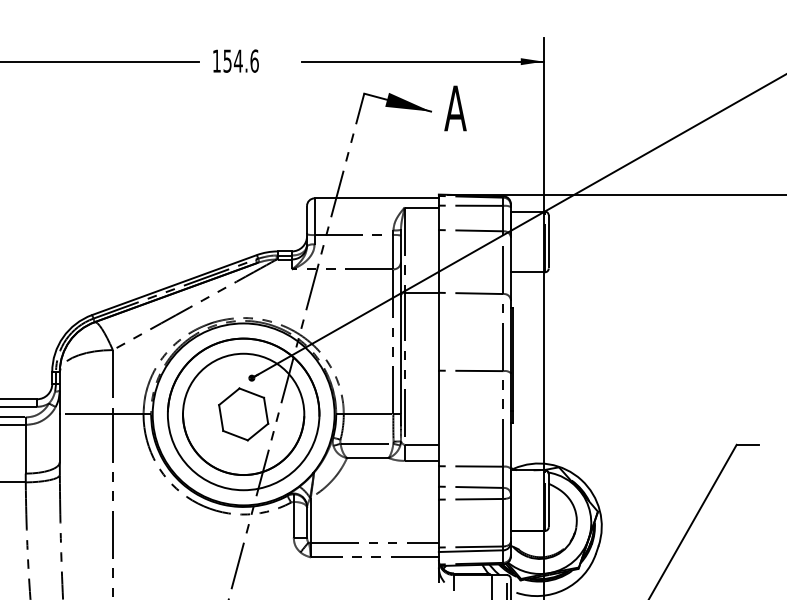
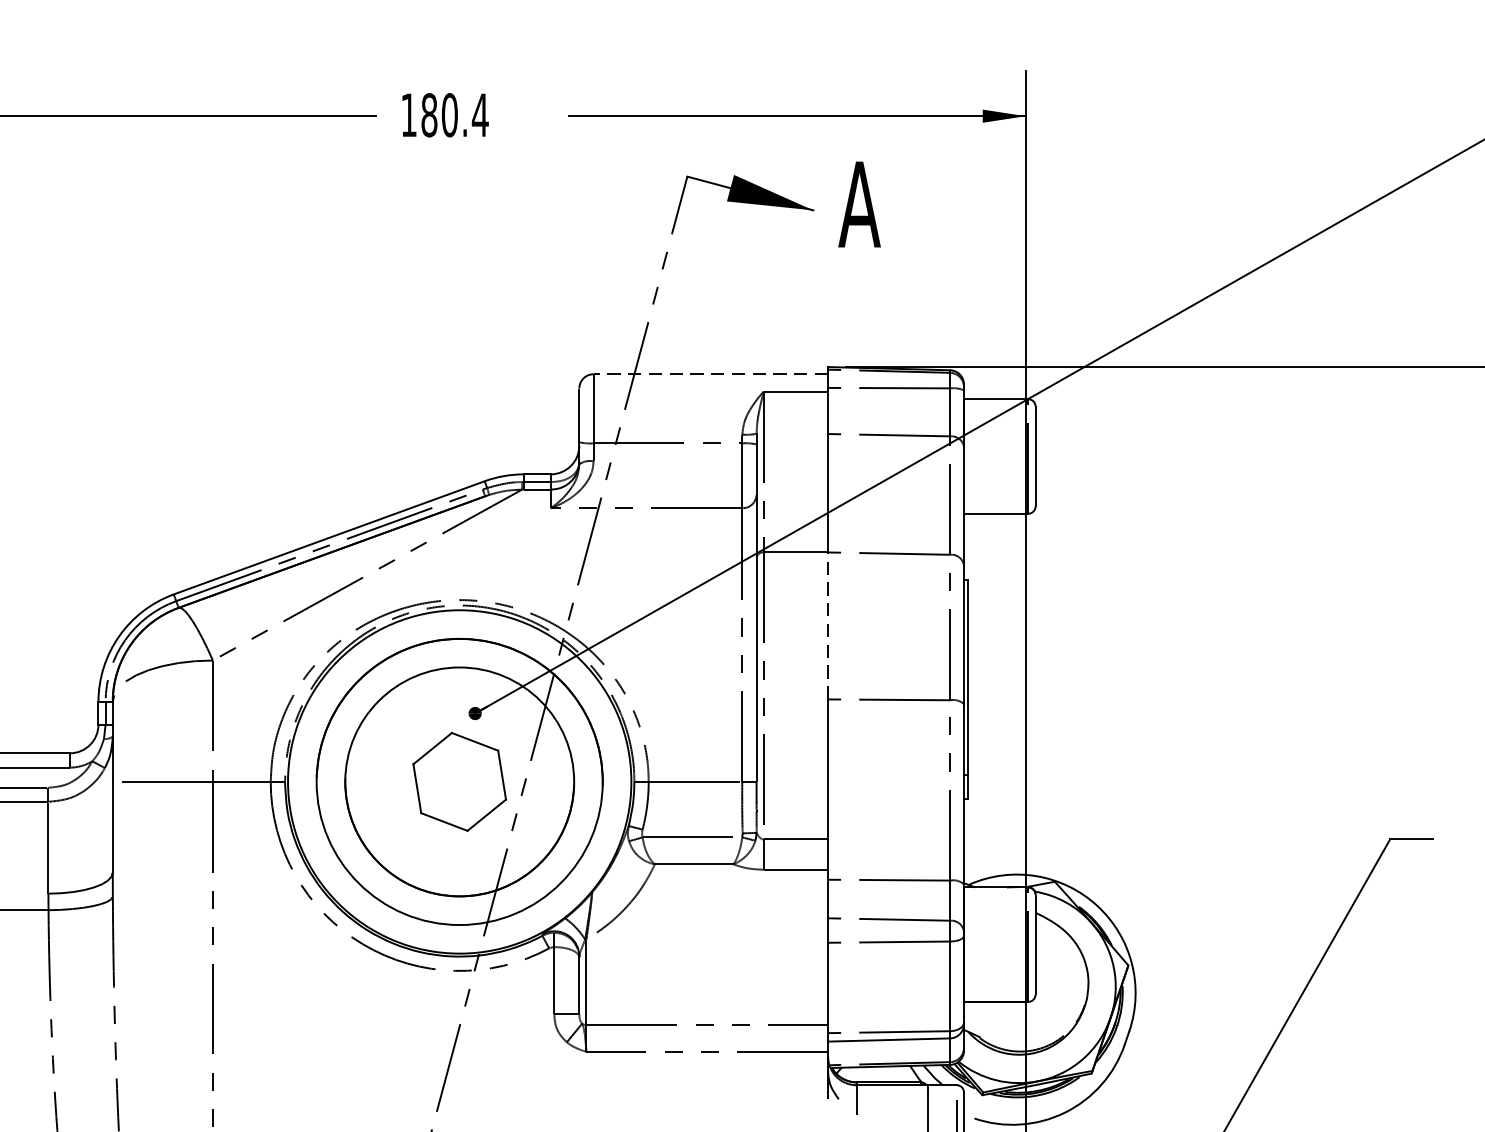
text: (241, 60) -> (455, 113), 154.6 -> 180.4
line: (376, 198) -> (710, 374), solid -> dashed
line: (438, 331) -> (827, 625), solid -> dashed

